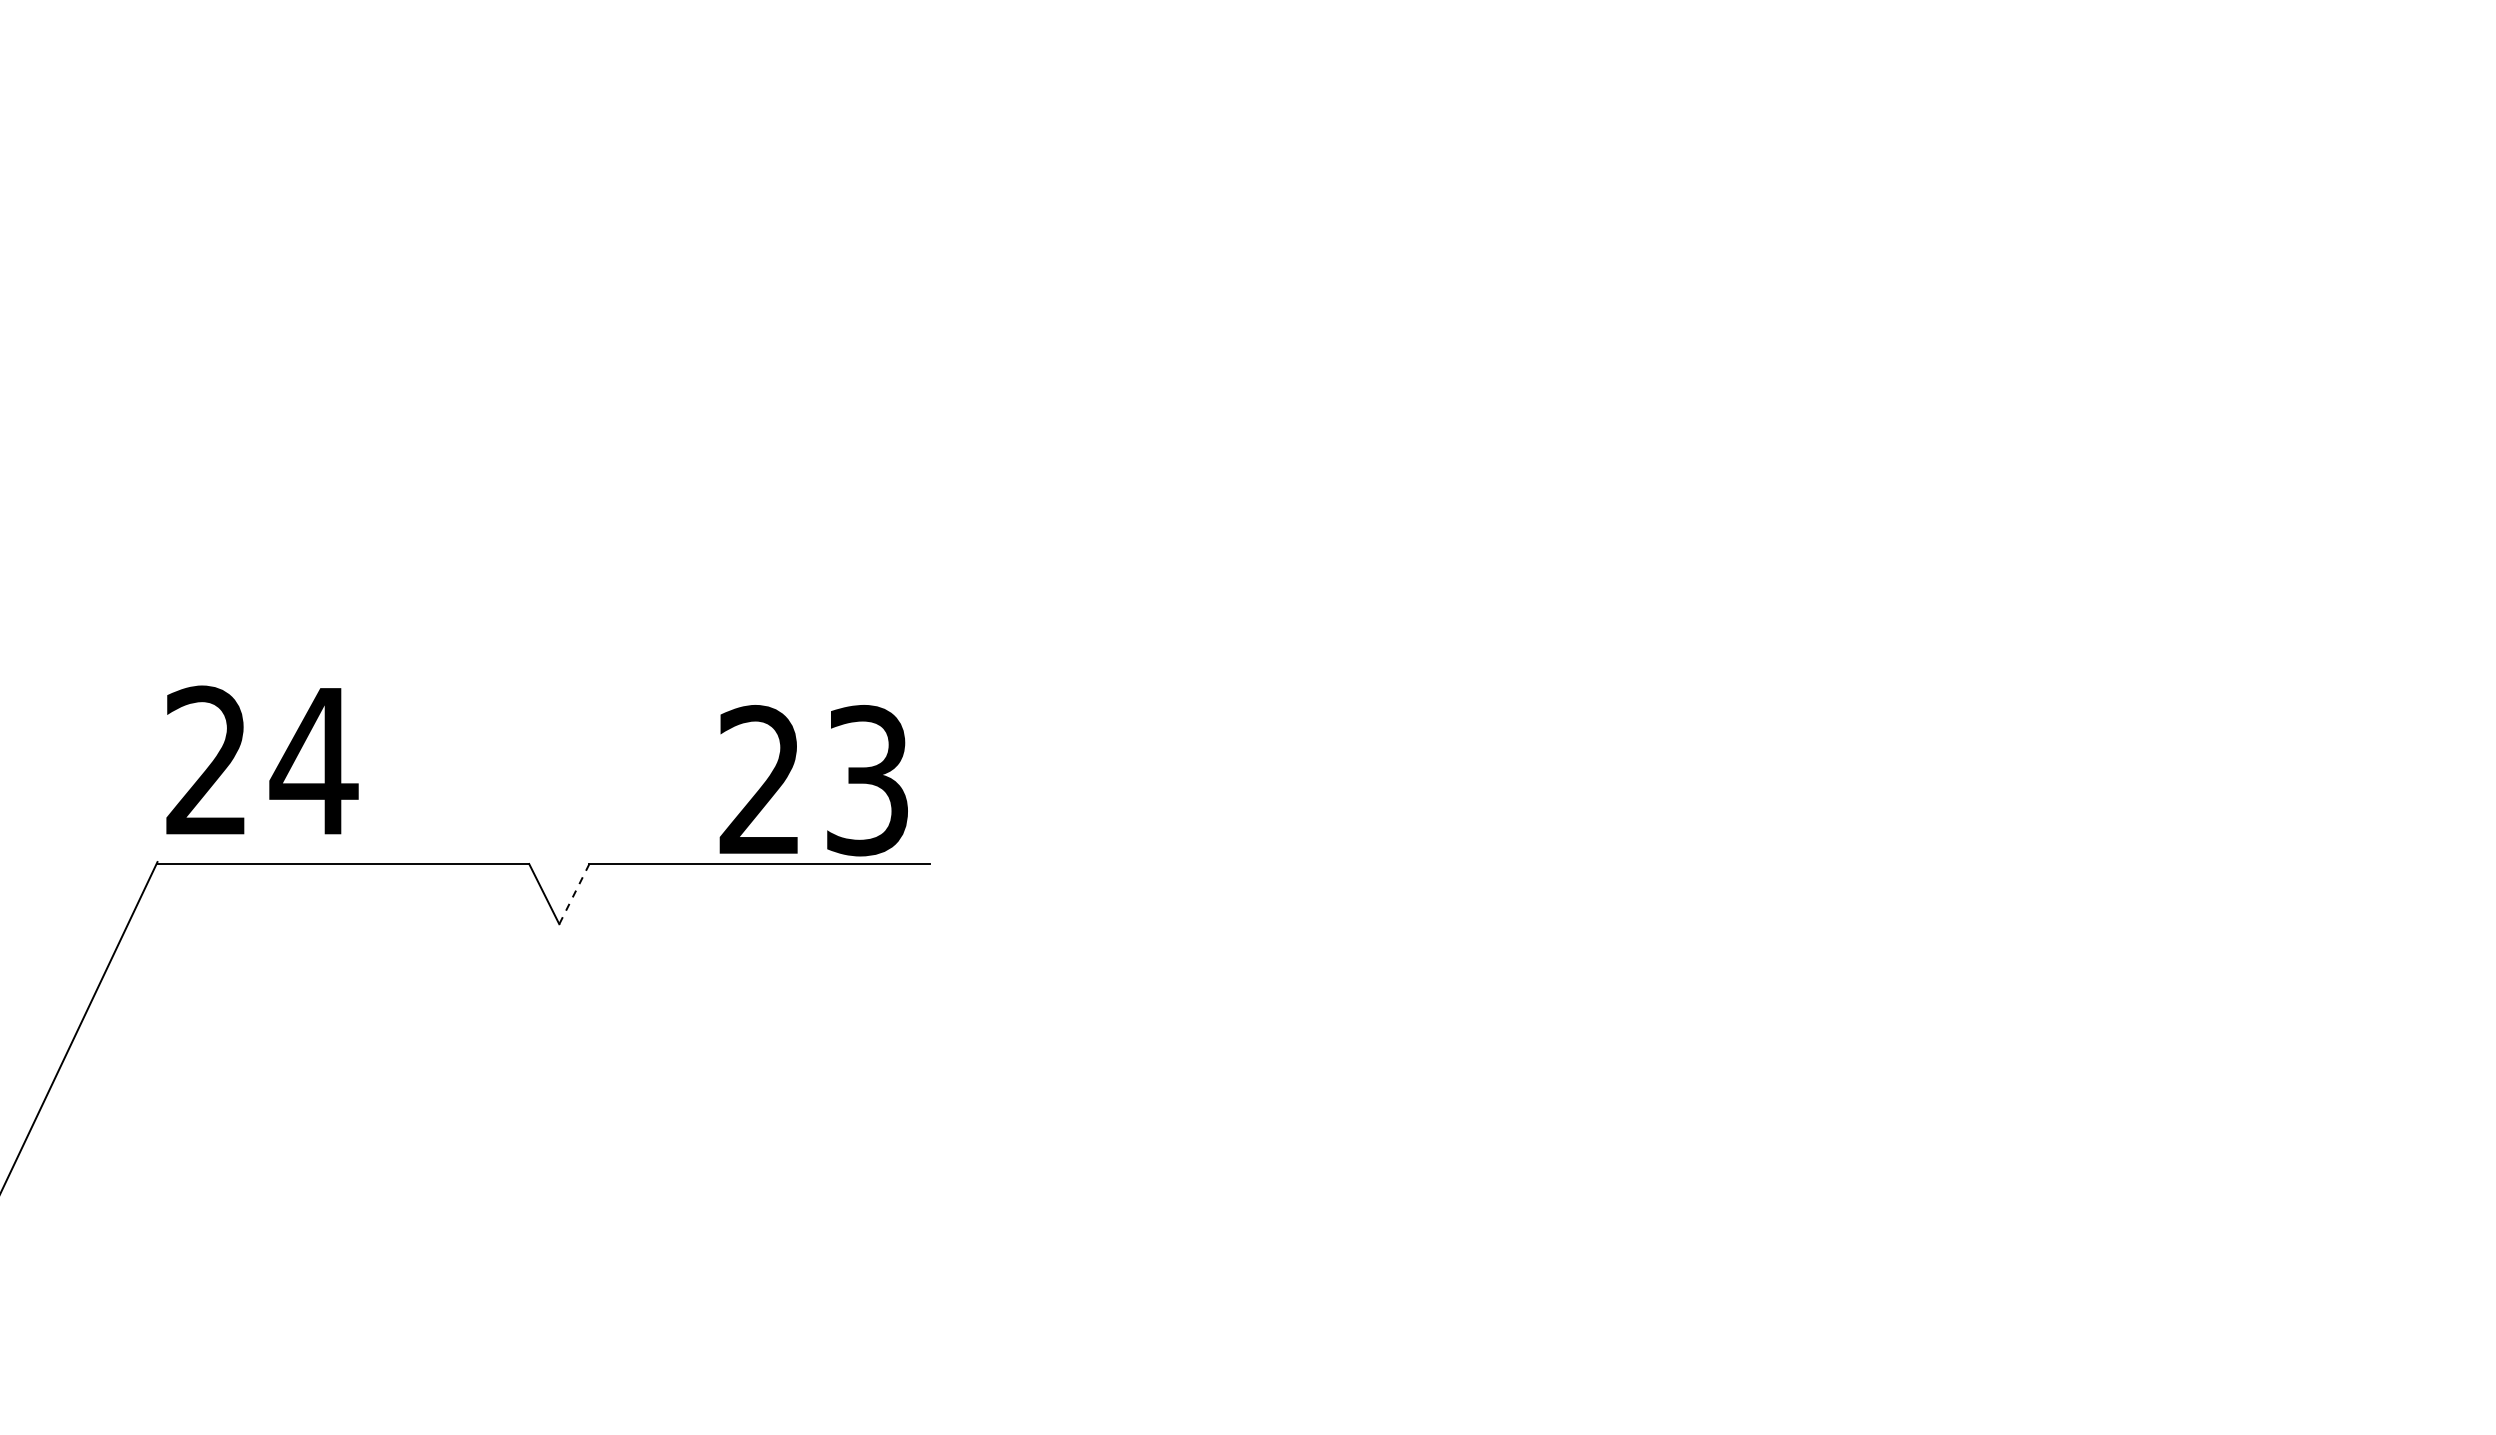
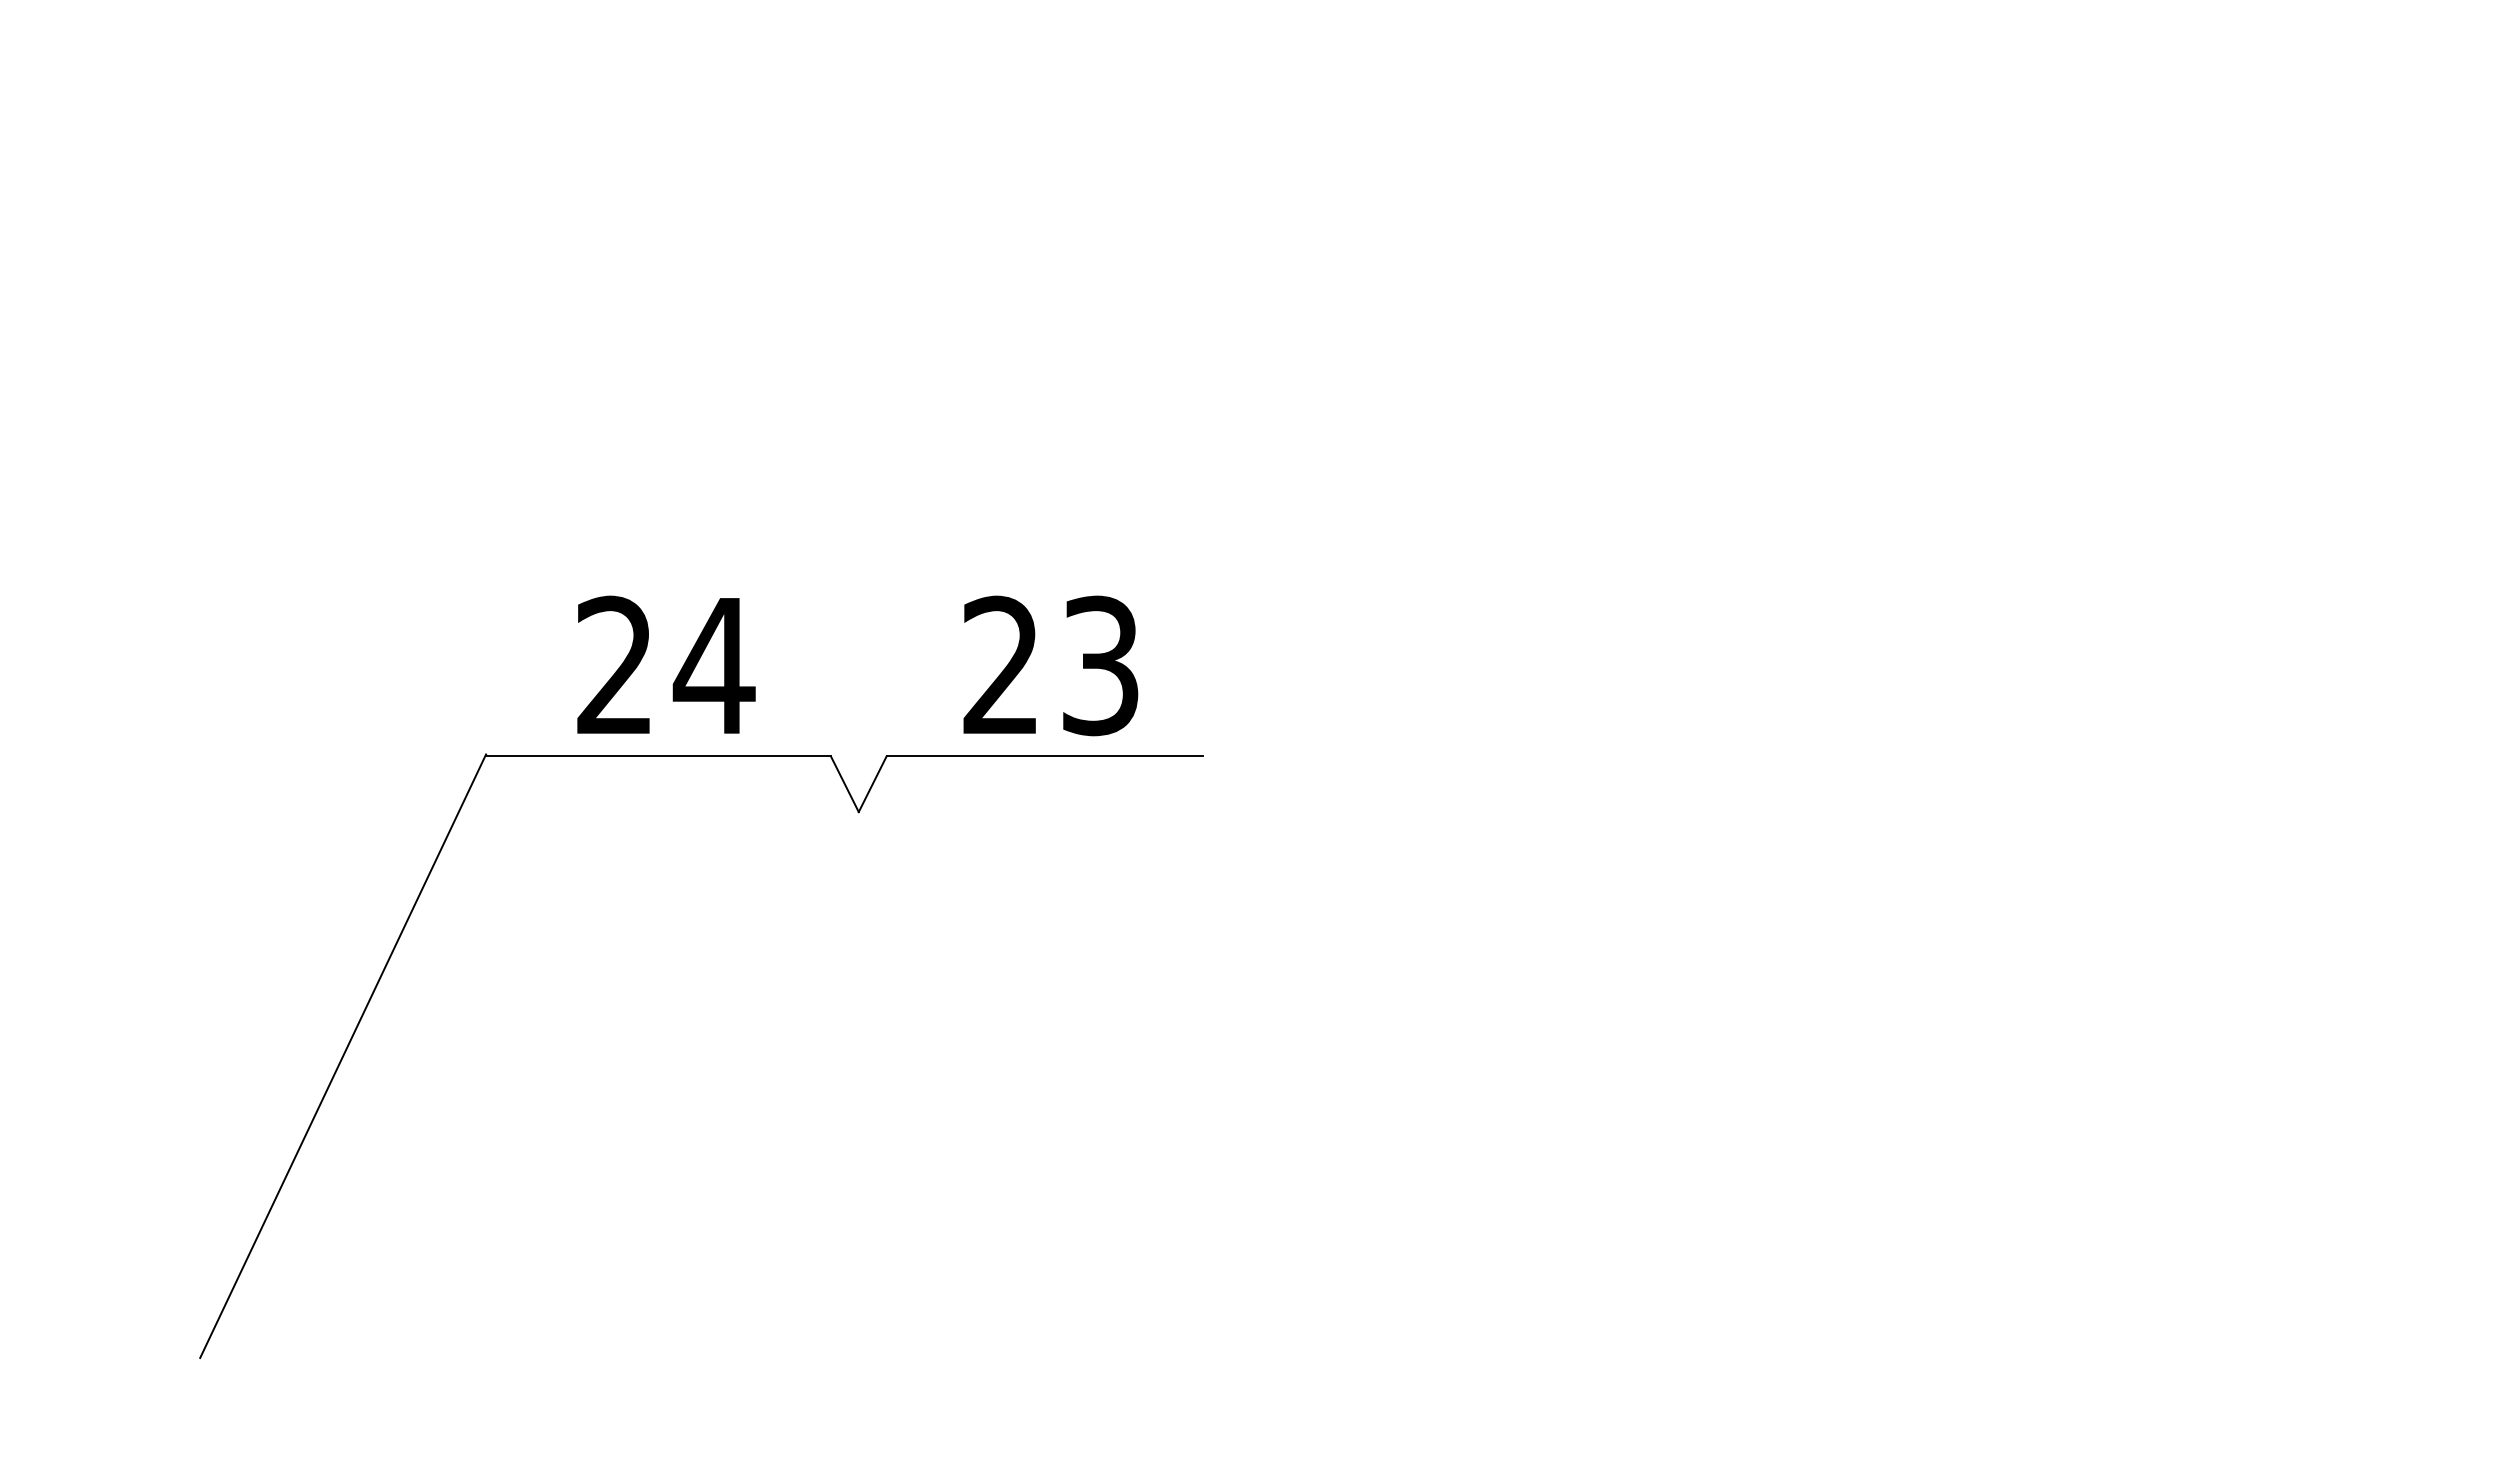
text: (262, 759) -> (666, 664), moved
text: (813, 780) -> (1050, 665), moved
line: (574, 894) -> (872, 784), dashed -> solid

